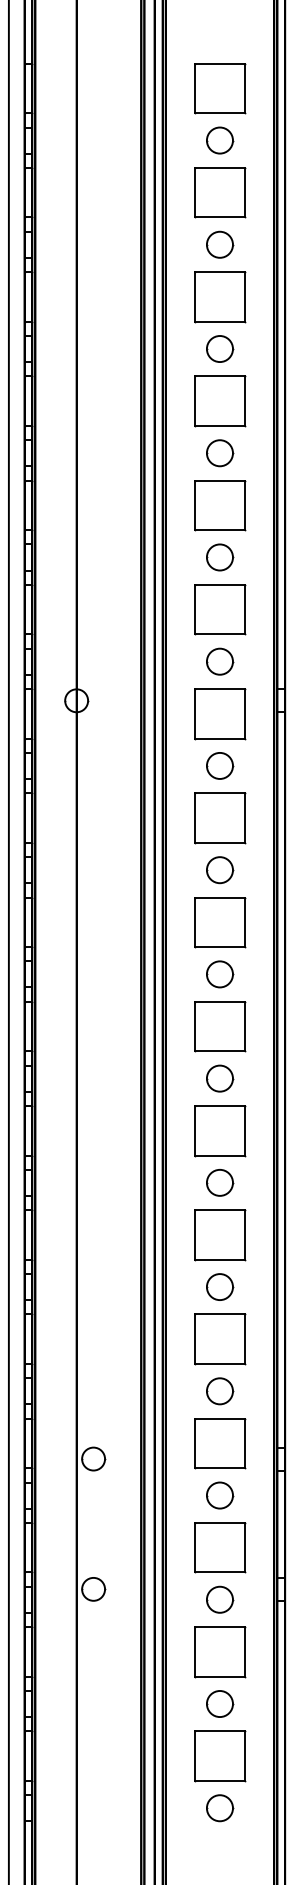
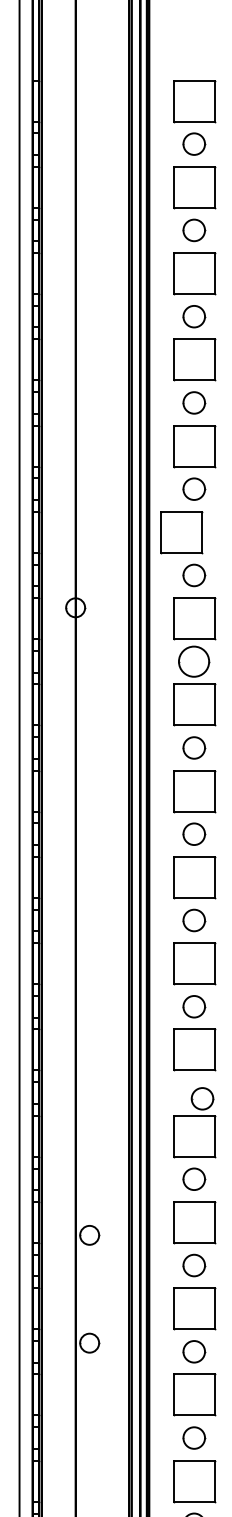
part: (220, 609) -> (182, 532), moved
circle: (220, 765) -> (194, 661), size x1.4
circle: (220, 1286) -> (202, 1098), moved

